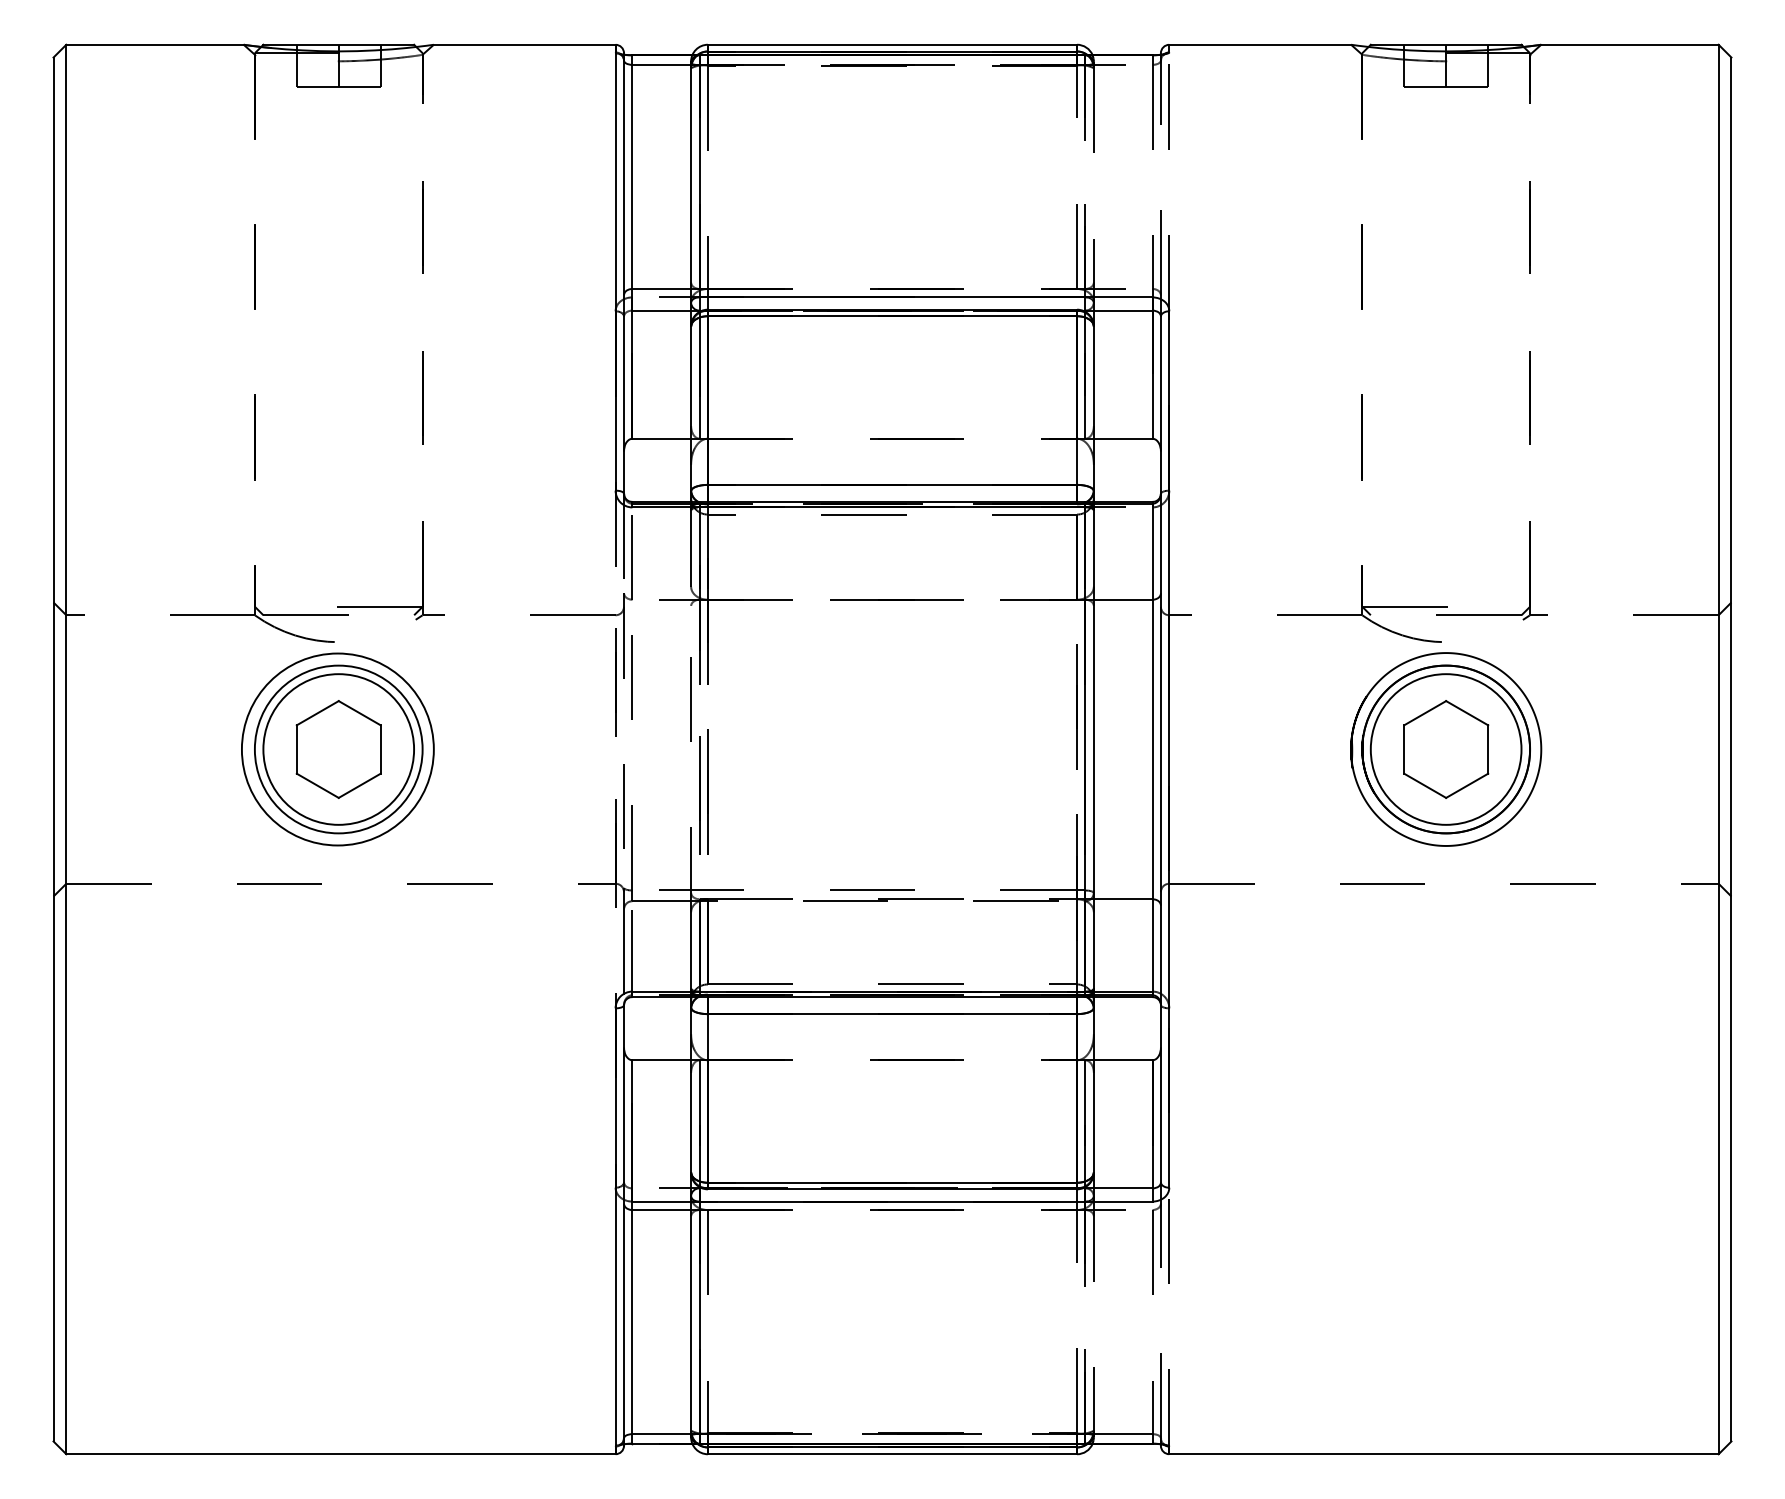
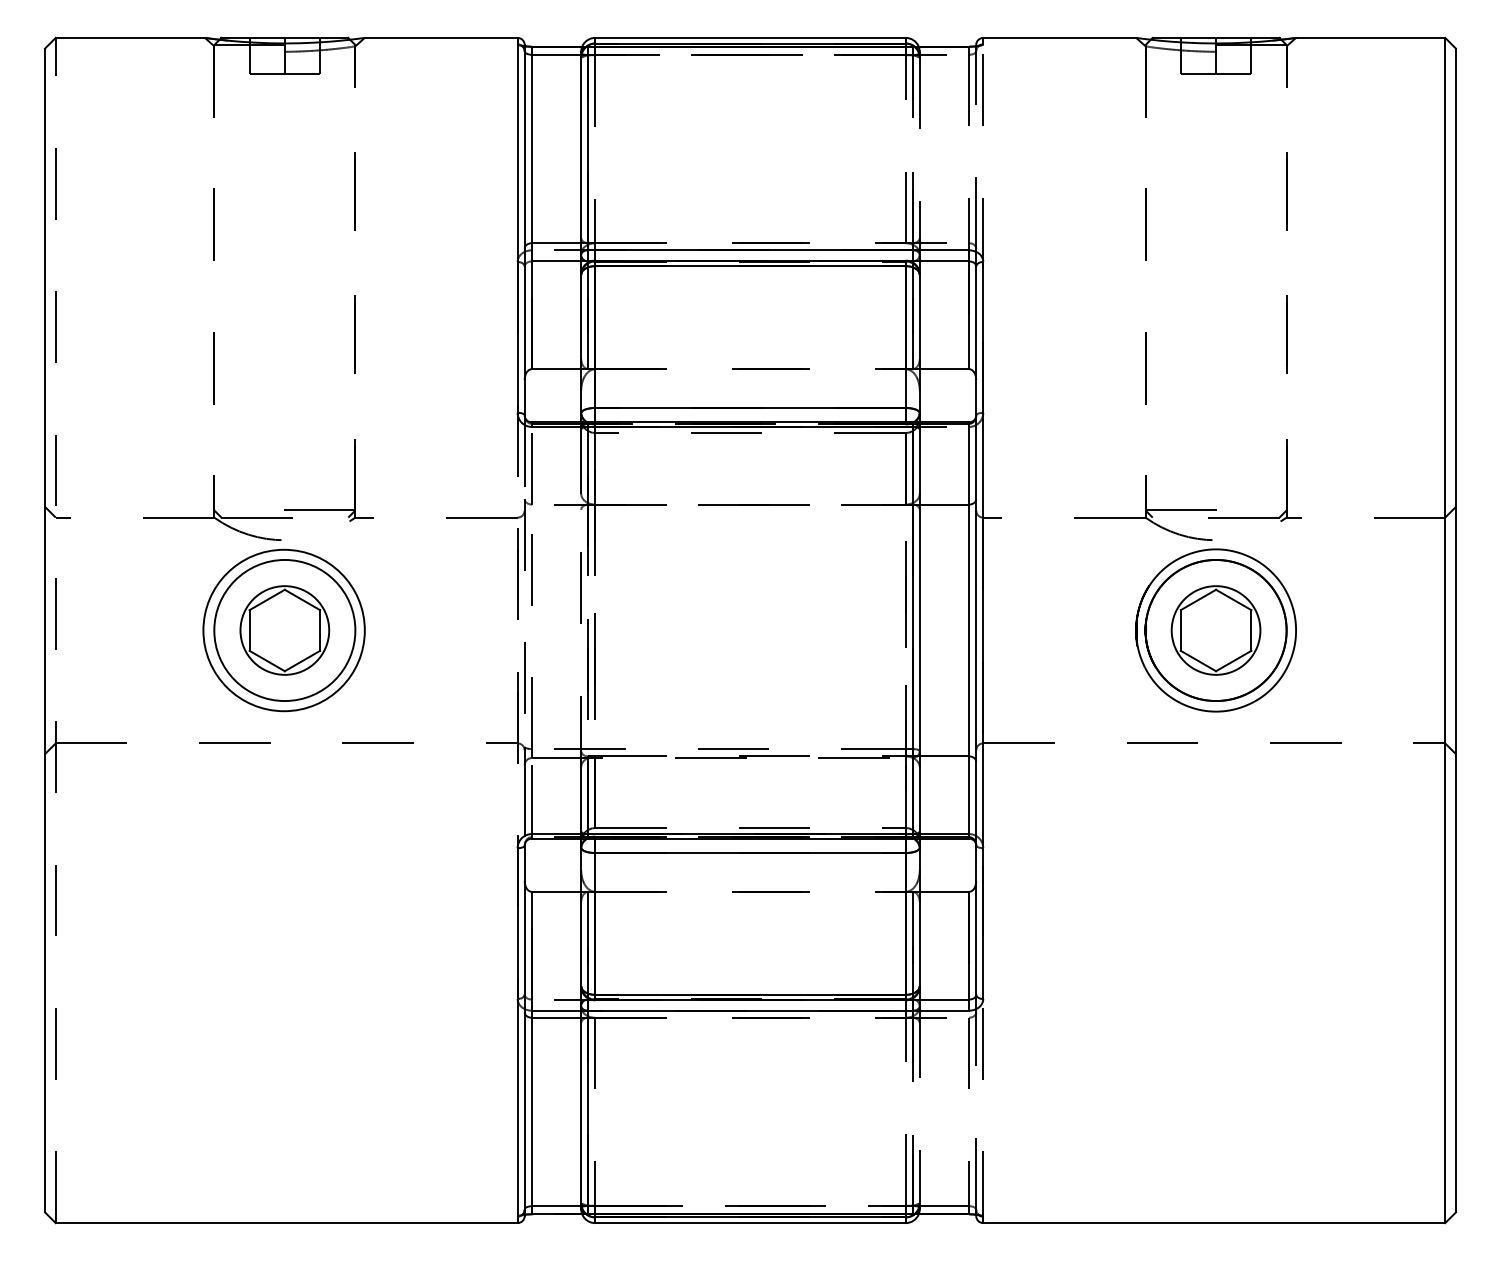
line: (66, 749) -> (55, 630), solid -> dashed
circle: (338, 749) -> (284, 630), size x0.7
circle: (1445, 749) -> (1215, 630), size x0.7

